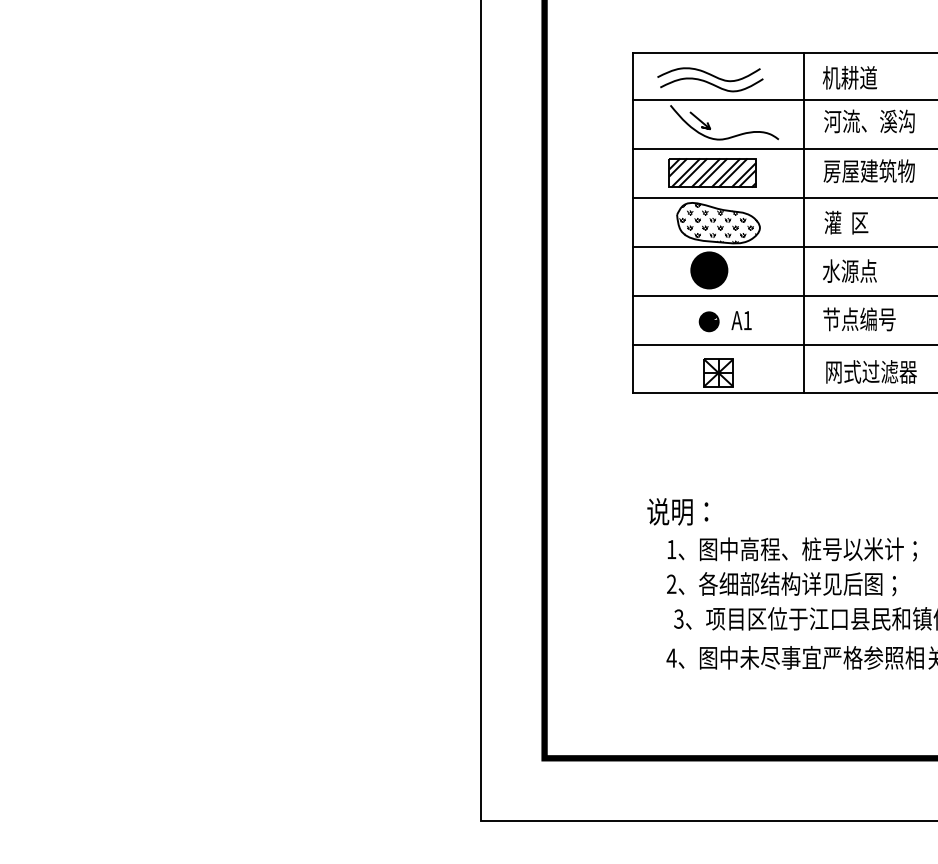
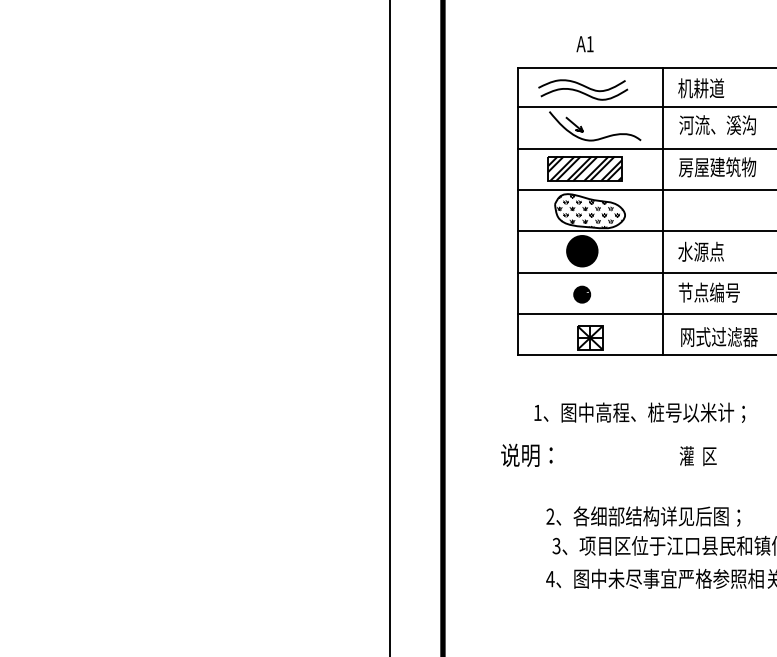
text: (846, 222) -> (698, 455), moved
text: (741, 320) -> (584, 44), moved
text: (677, 511) -> (526, 455), moved
text: (791, 549) -> (639, 412), moved

